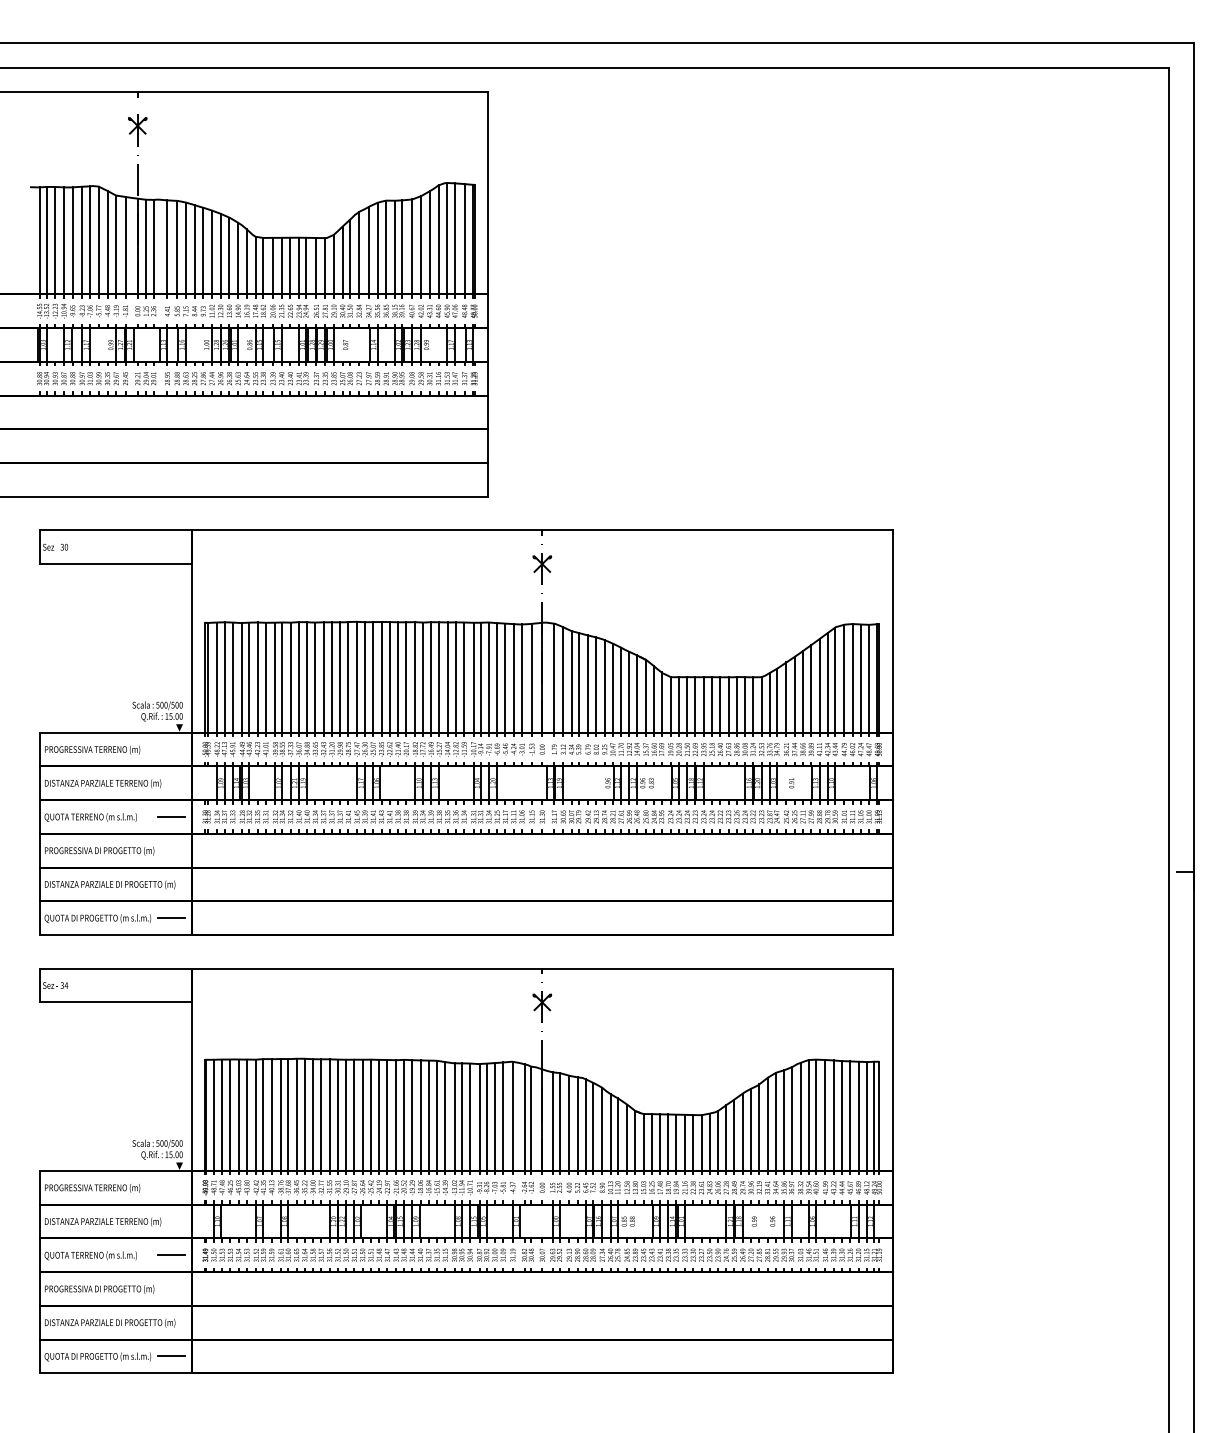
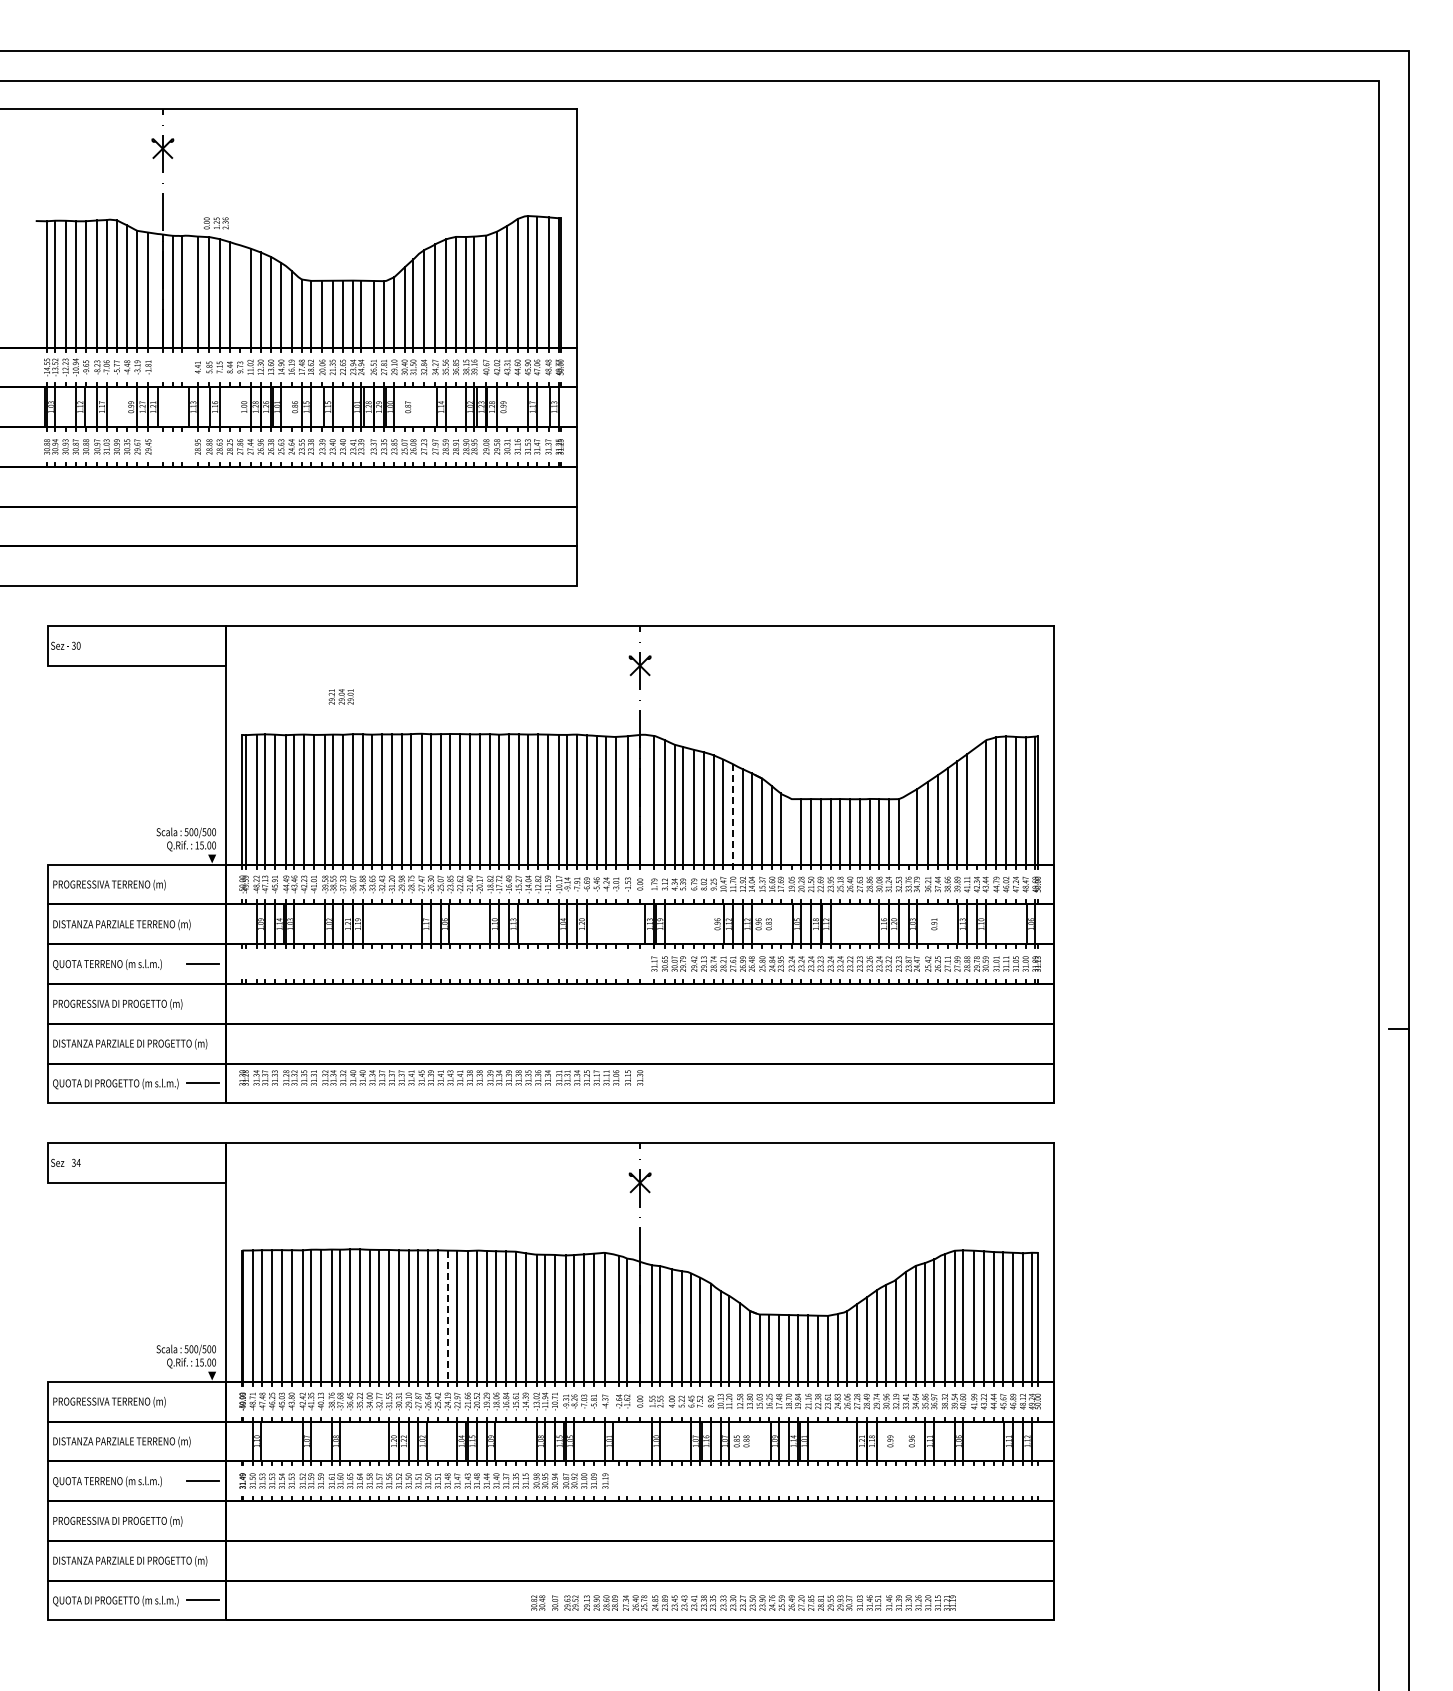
line: (203, 251) -> (240, 296), removed
text: (145, 311) -> (215, 223), moved
text: (145, 378) -> (340, 696), moved
line: (827, 682) -> (976, 805), removed
line: (621, 690) -> (733, 814), solid -> dashed
line: (769, 702) -> (908, 829), removed
line: (670, 704) -> (791, 831), removed
text: (373, 816) -> (441, 1077), moved
line: (379, 1115) -> (447, 1316), solid -> dashed
text: (701, 1254) -> (743, 1602), moved

